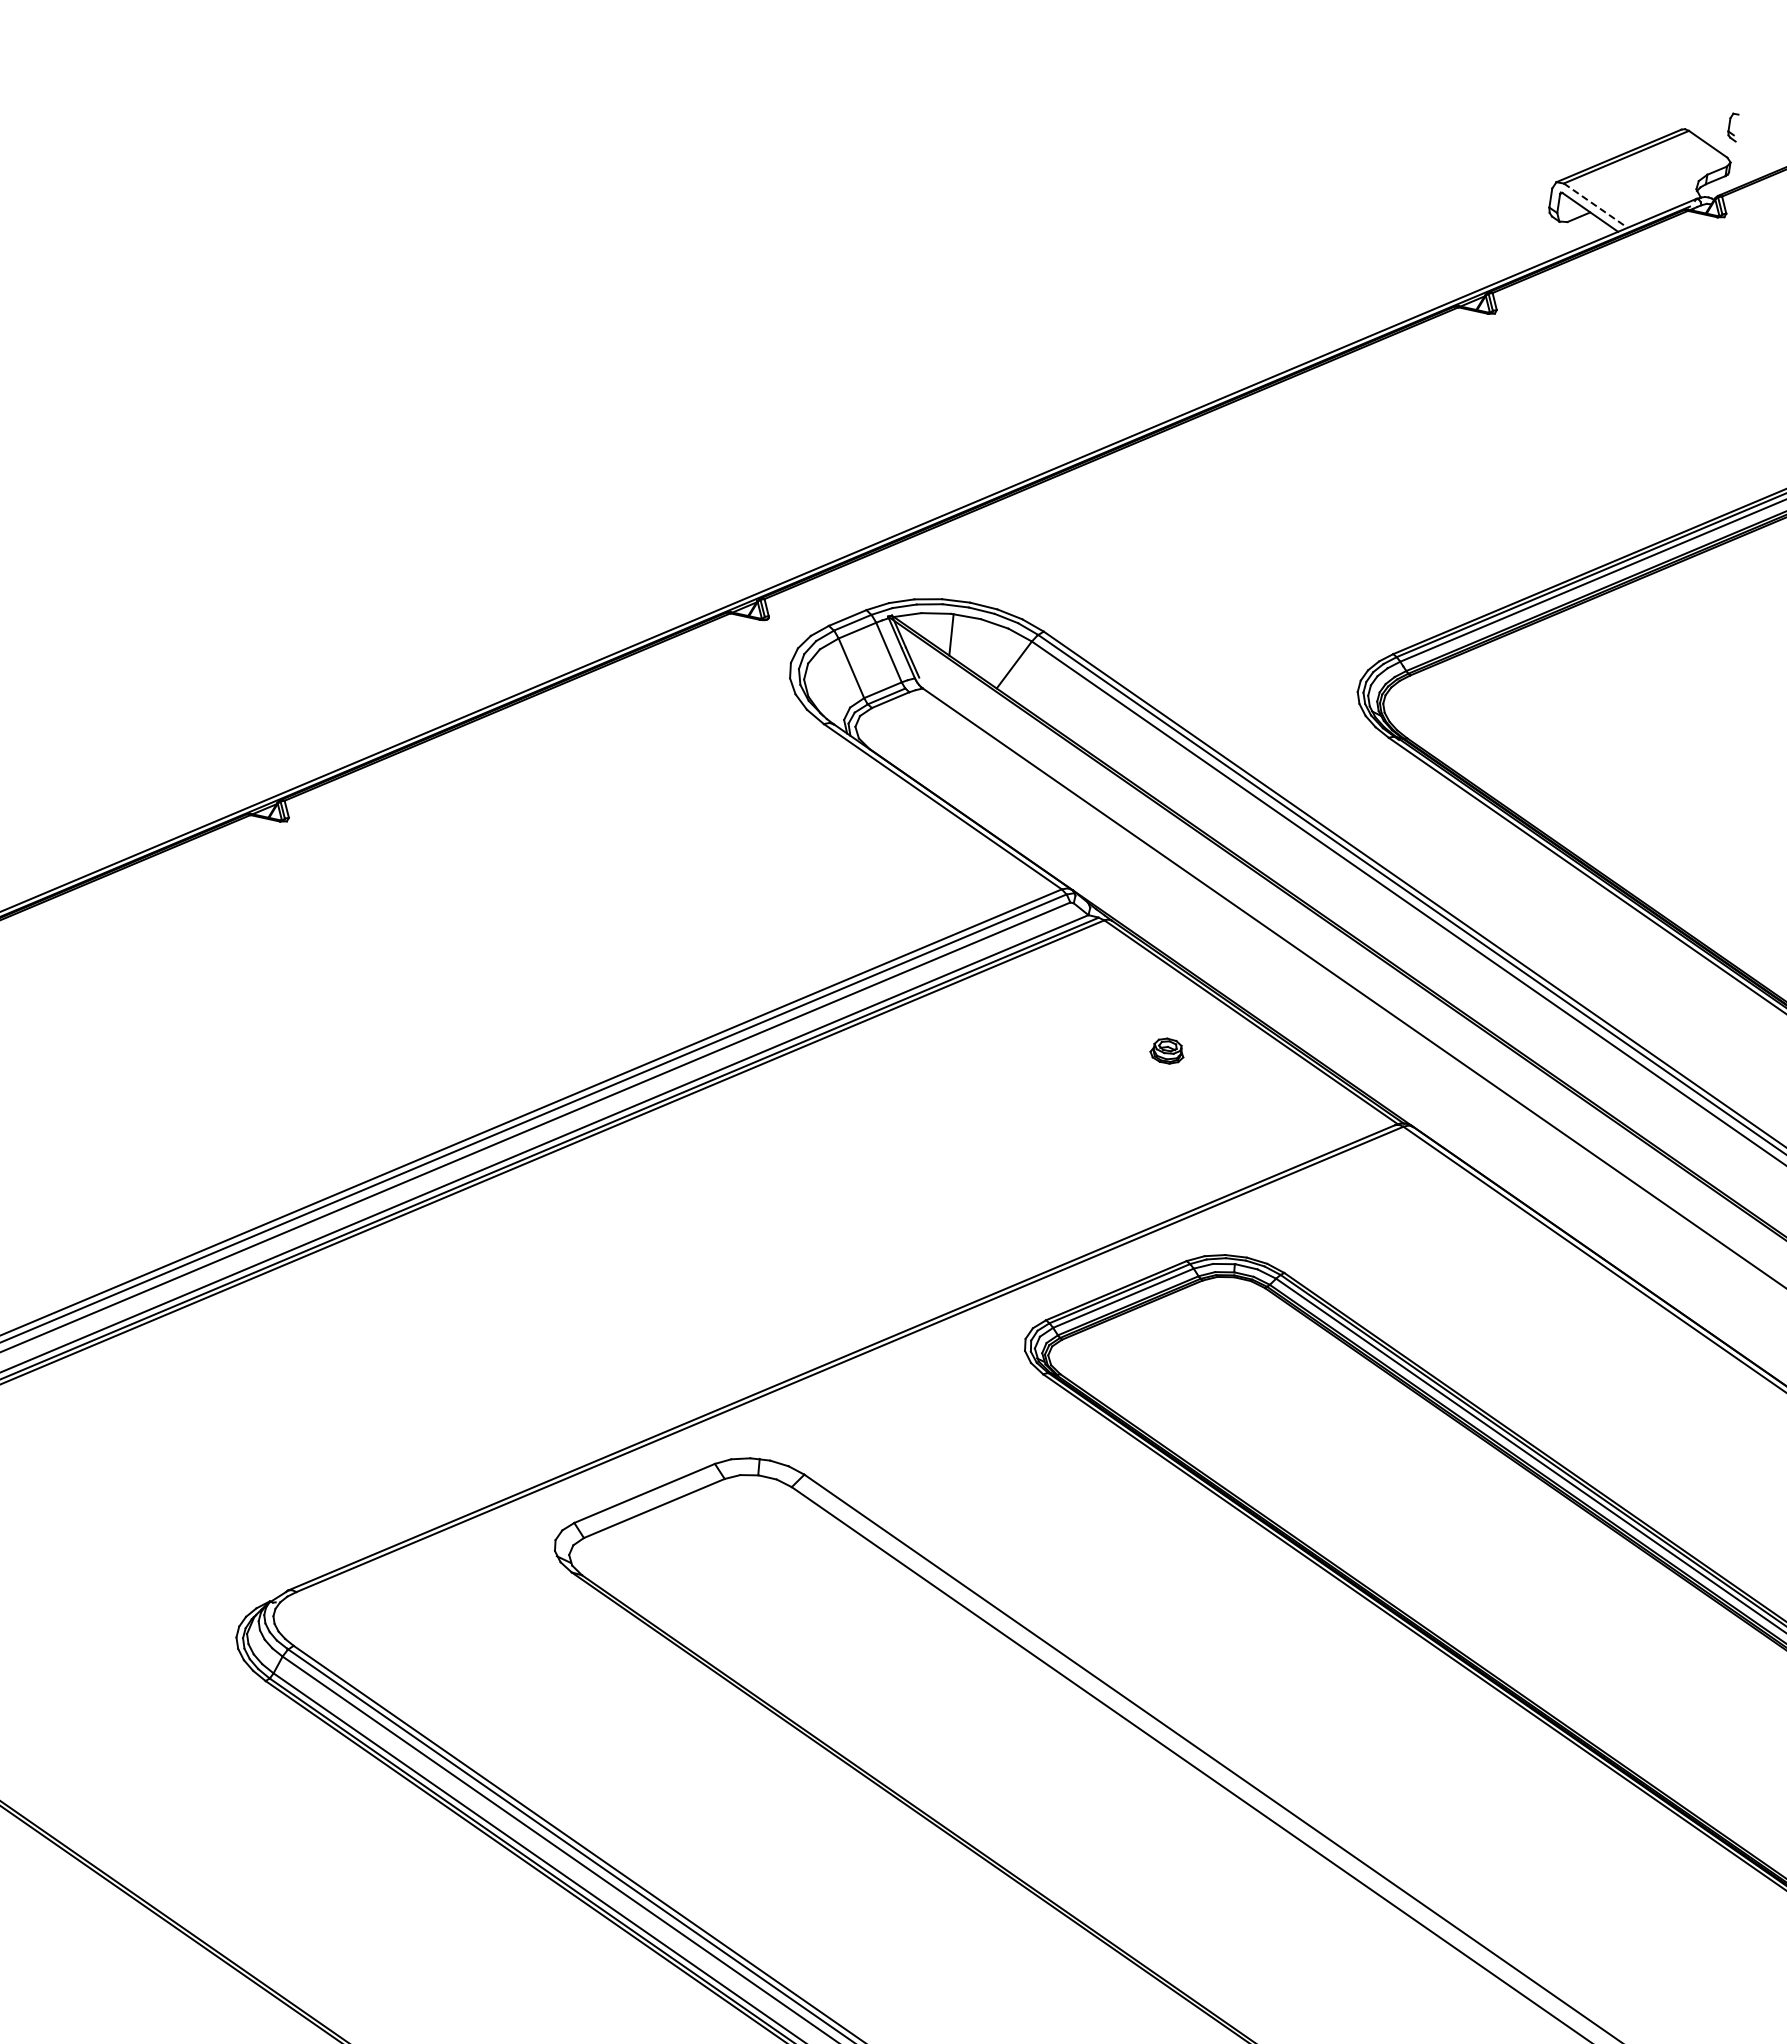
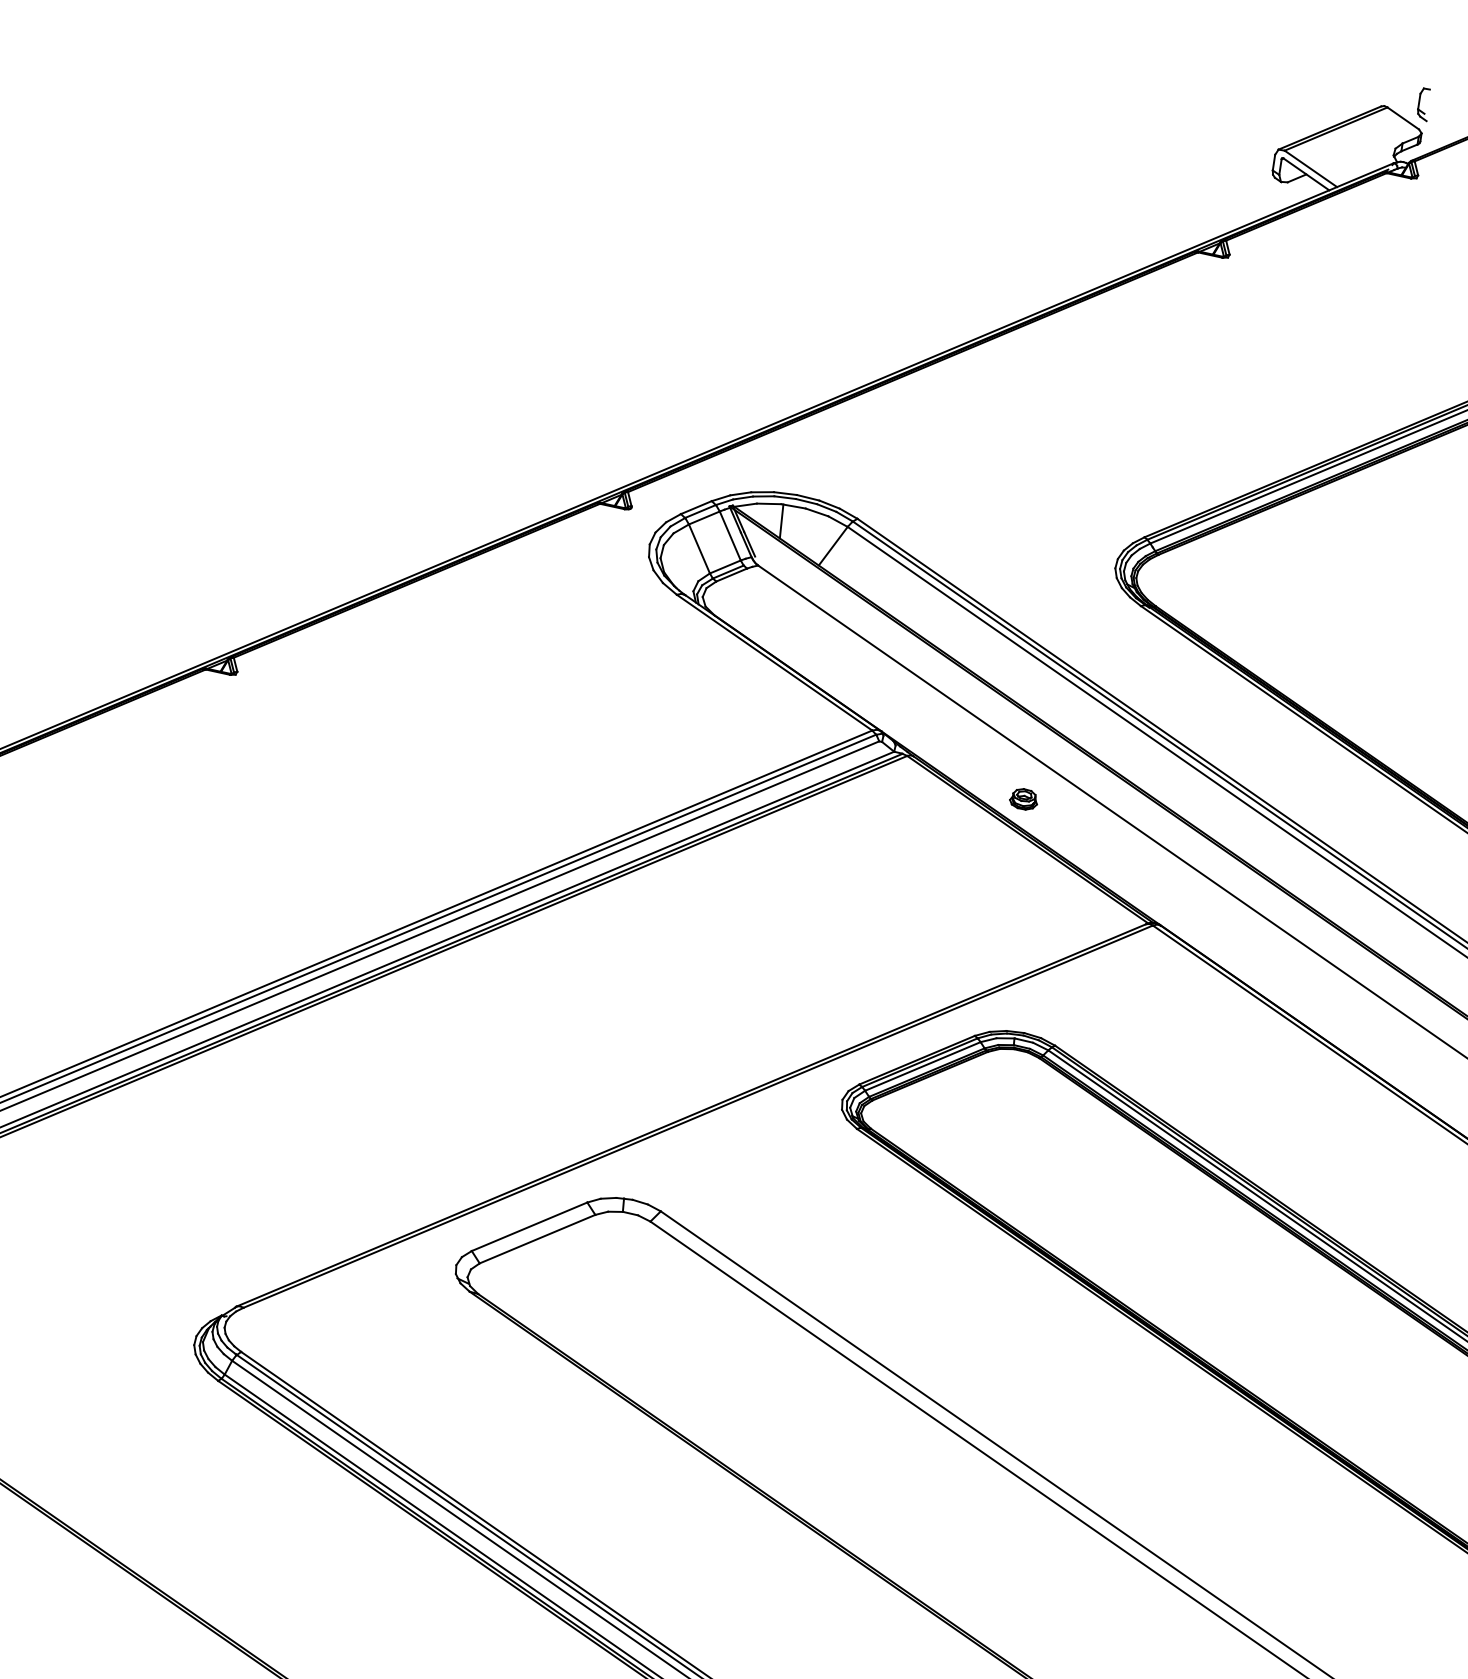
part: (1733, 127) -> (1424, 104), size x1.43
line: (1595, 205) -> (1310, 168), dashed -> solid
part: (1166, 1050) -> (1023, 798), moved

